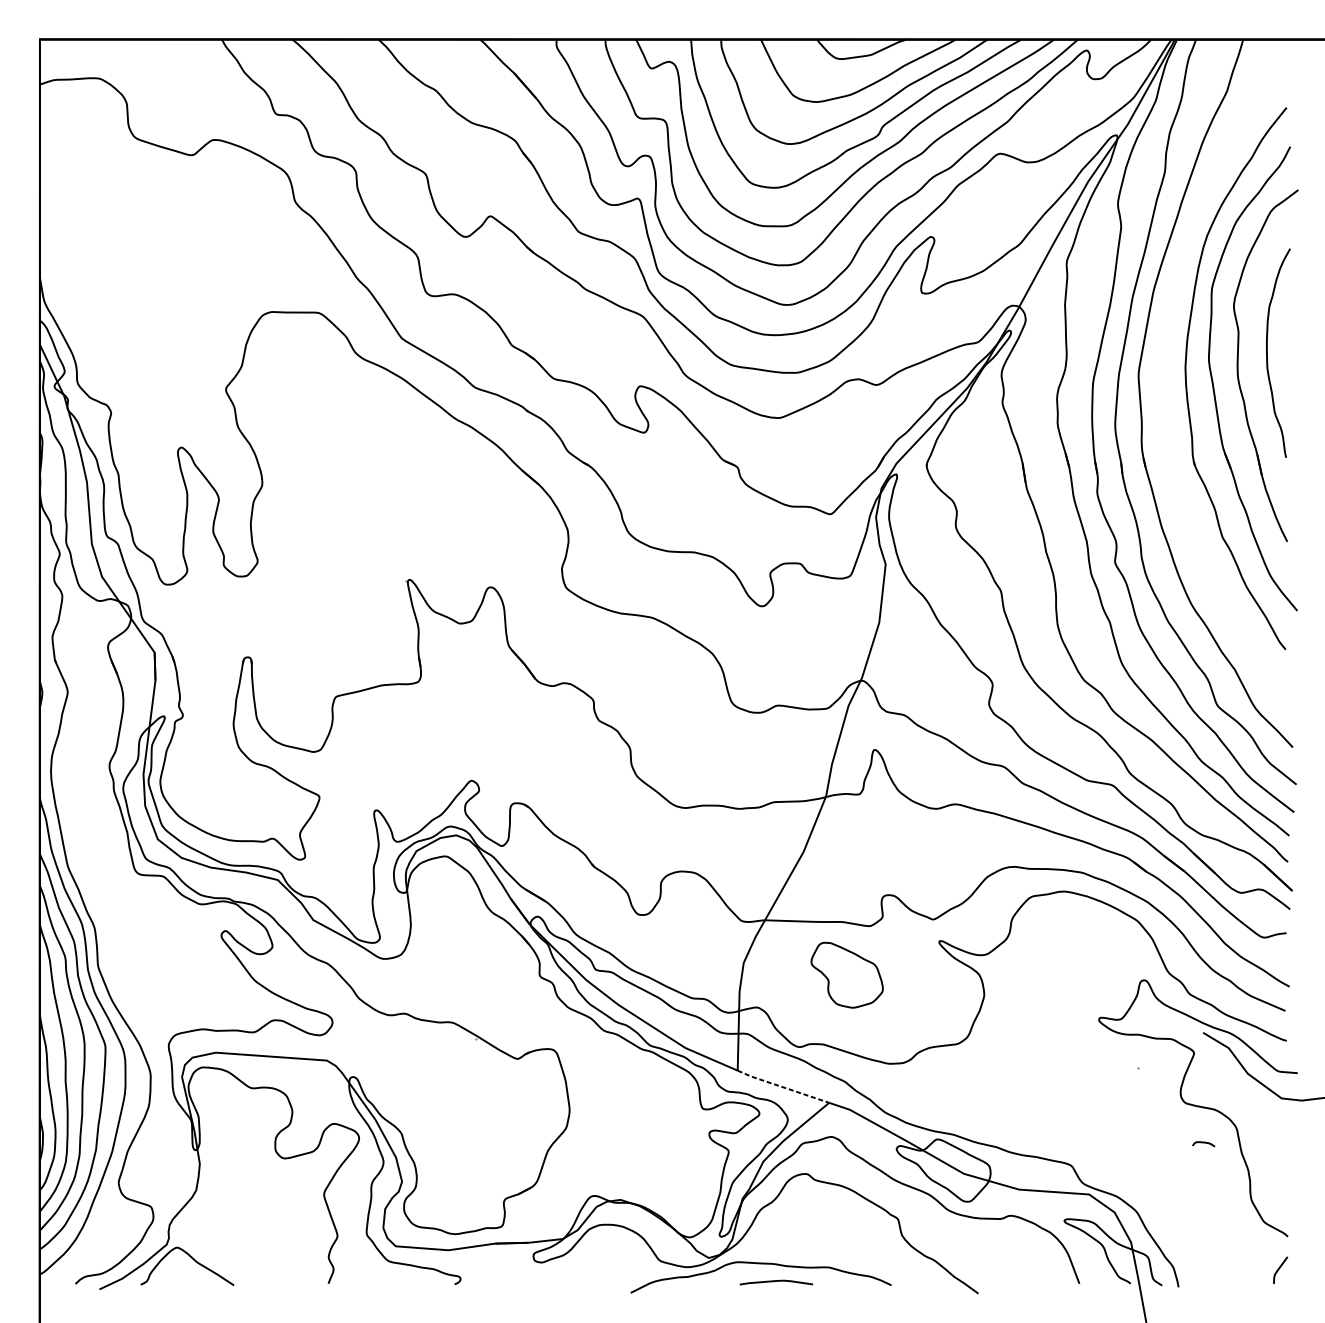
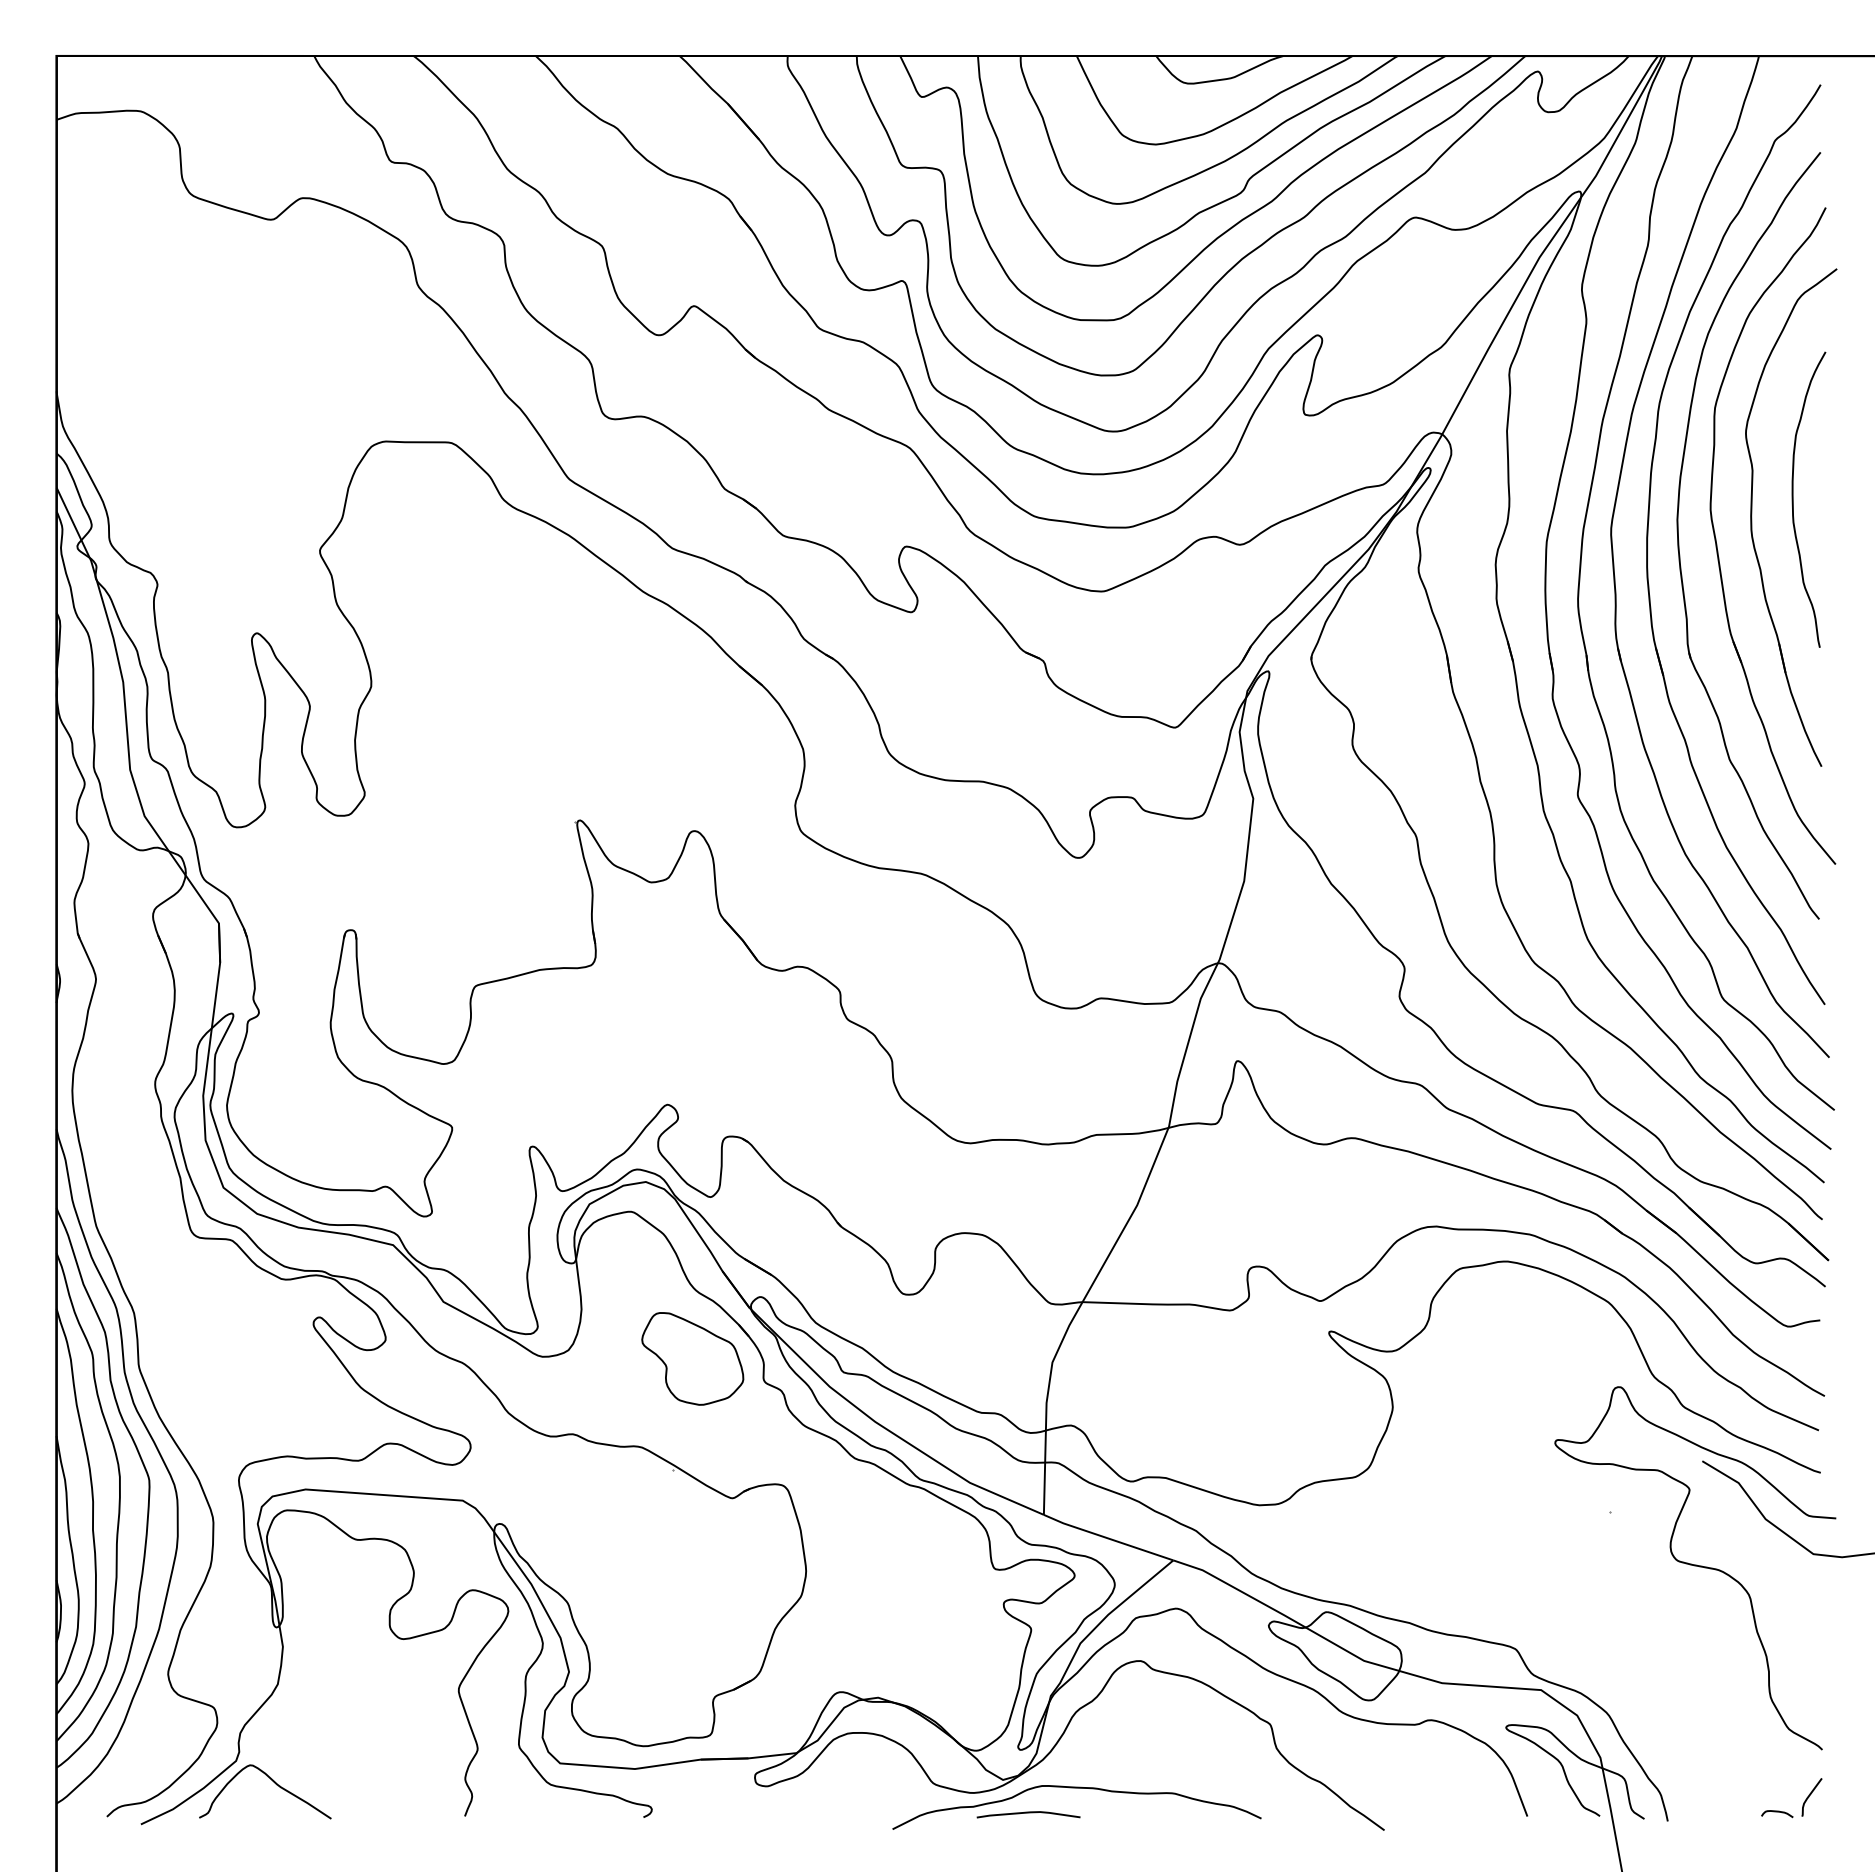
part: (1165, 379) -> (1648, 537), added
part: (846, 974) -> (692, 1358), moved
line: (782, 1087) -> (1107, 1538), dashed -> solid
curve: (1203, 1143) -> (1777, 1812), moved
curve: (776, 1281) -> (1028, 1813), moved

